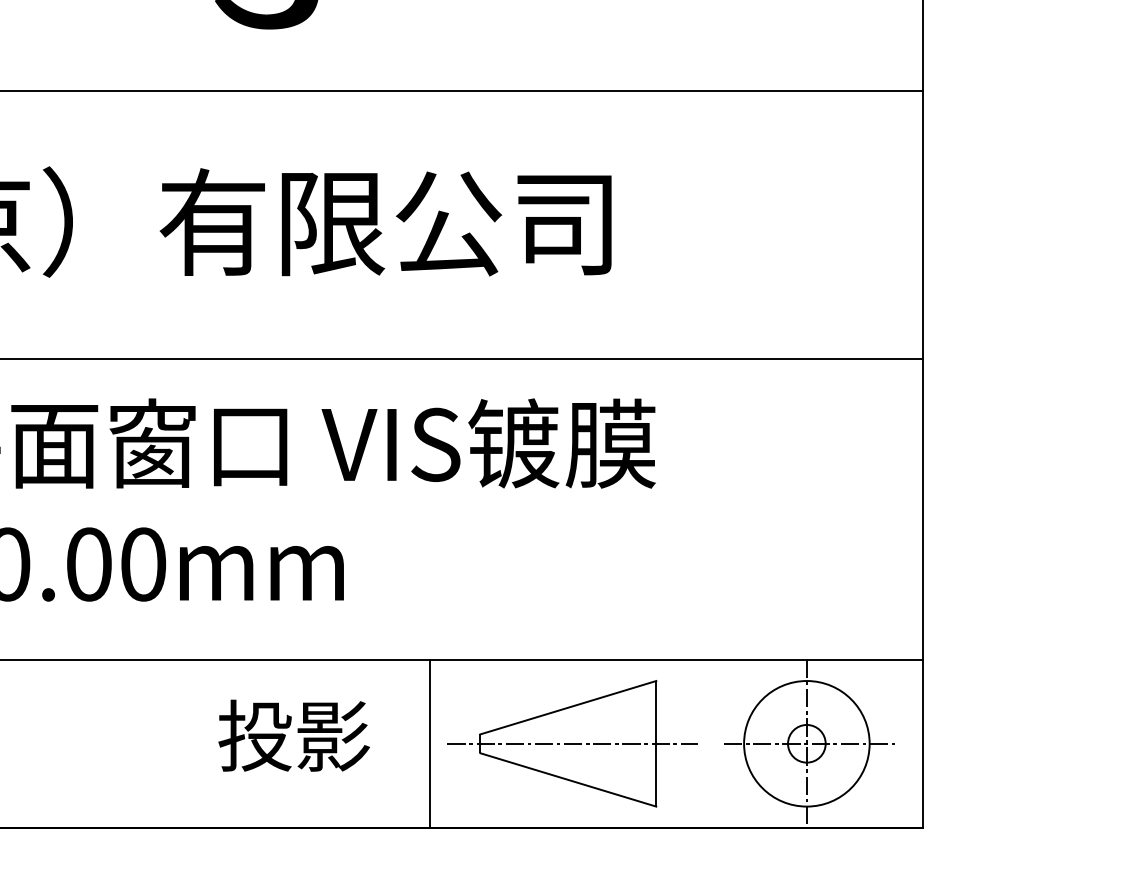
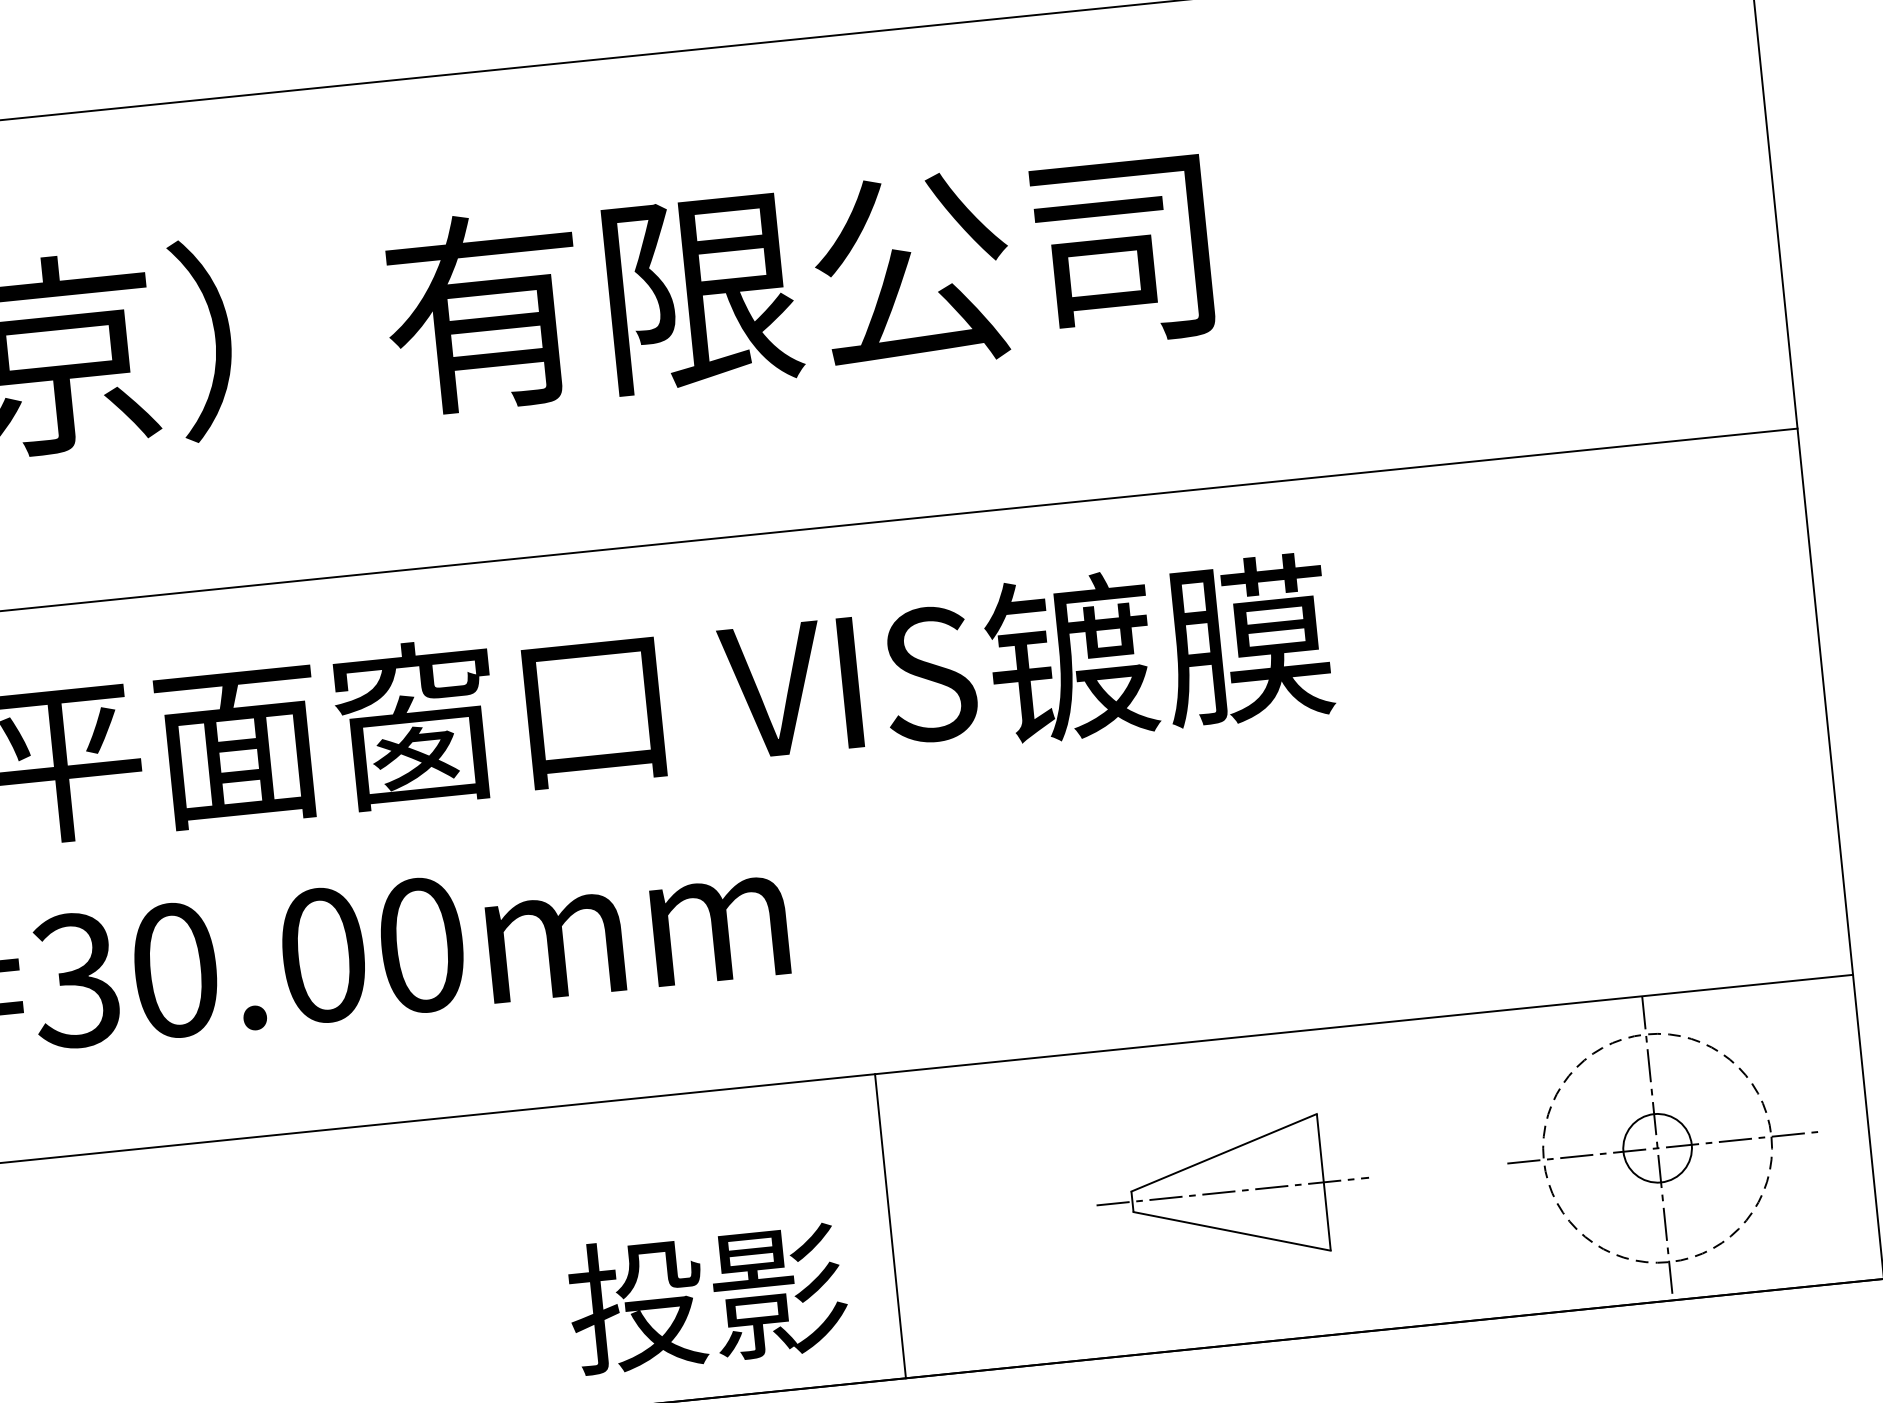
text: (293, 735) -> (706, 1297), moved
line: (429, 743) -> (889, 1225), moved
part: (572, 743) -> (1232, 1190), size x0.6
circle: (806, 743) -> (1656, 1147), solid -> dashed

